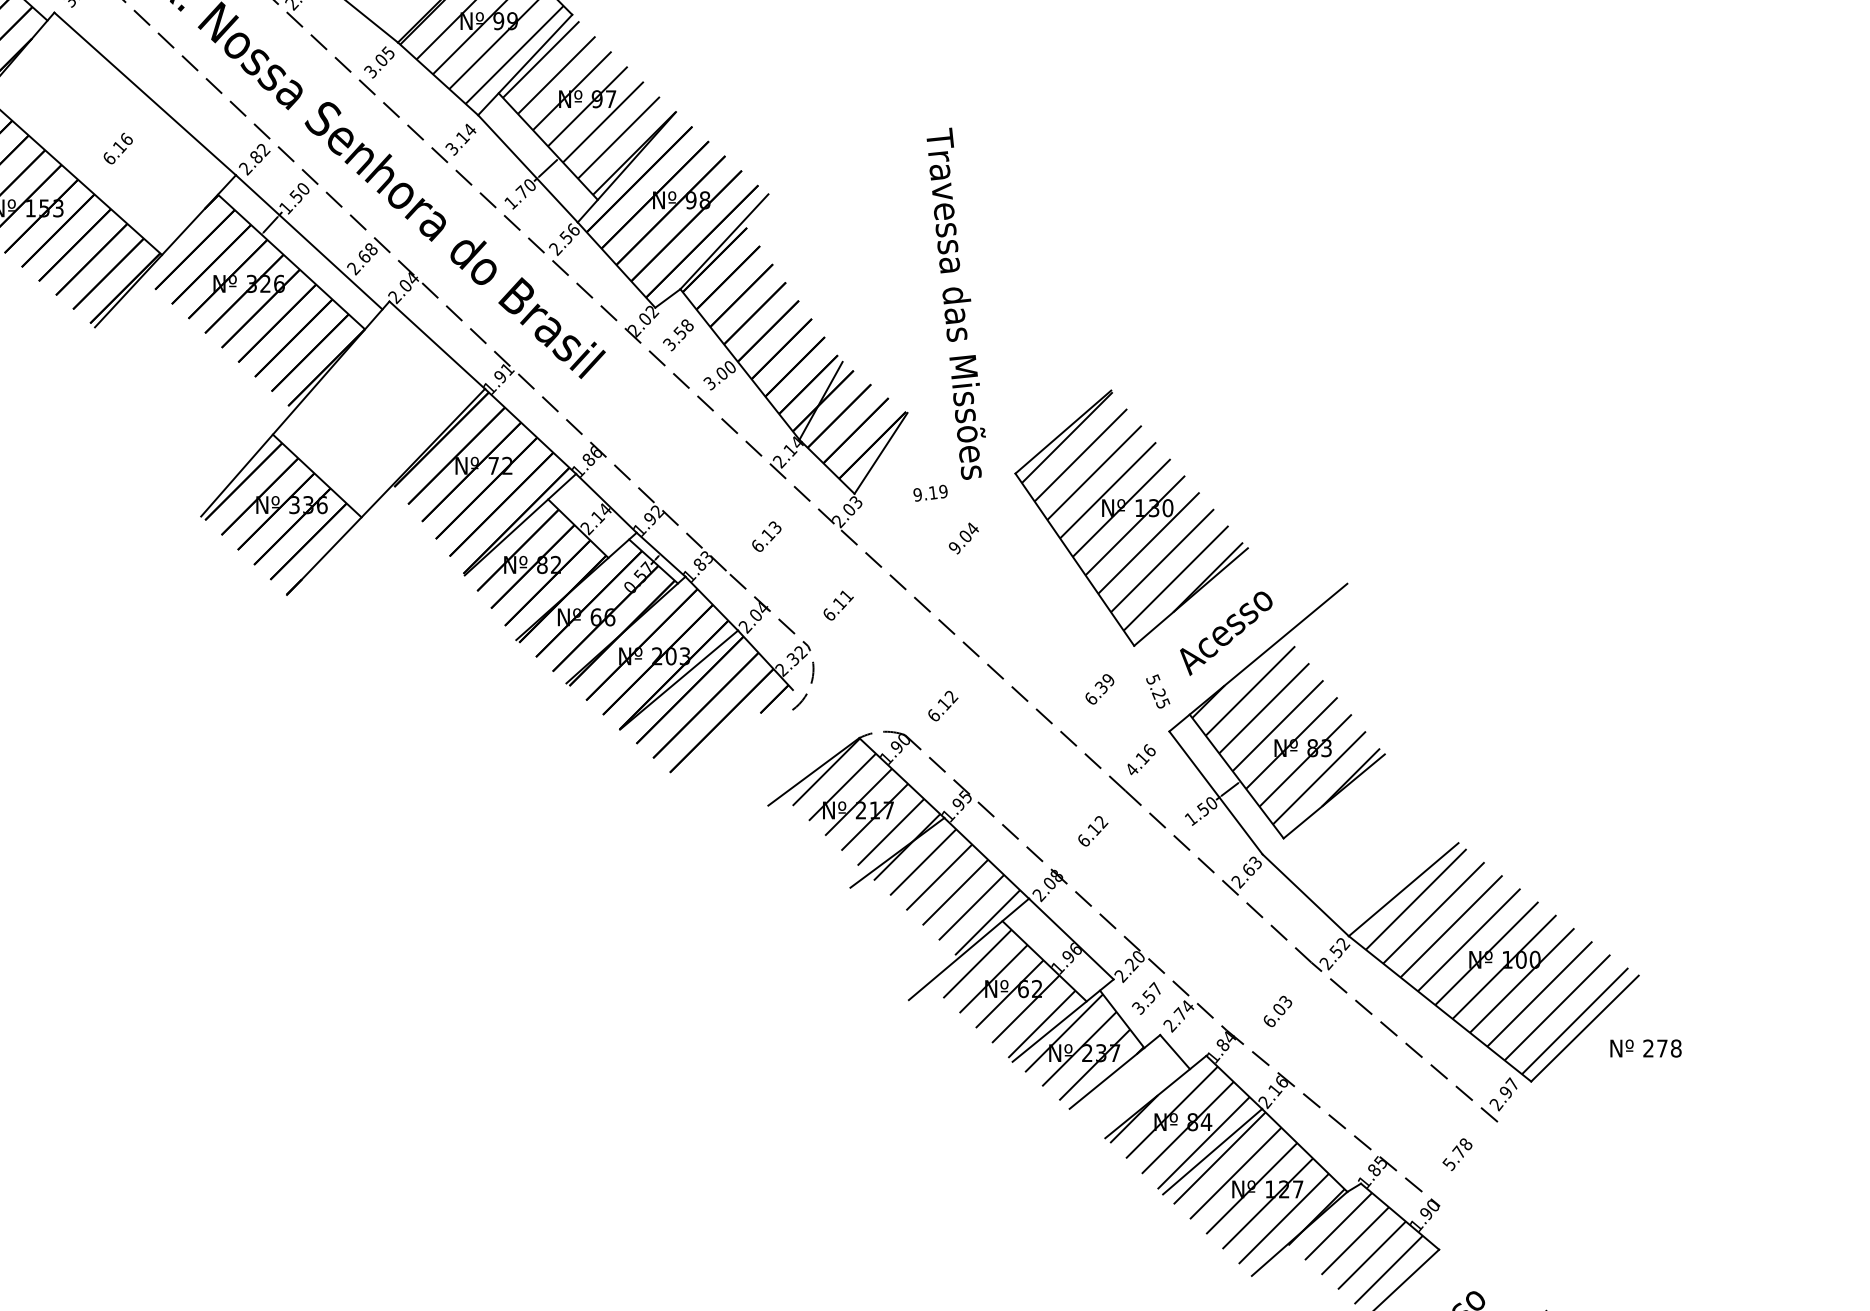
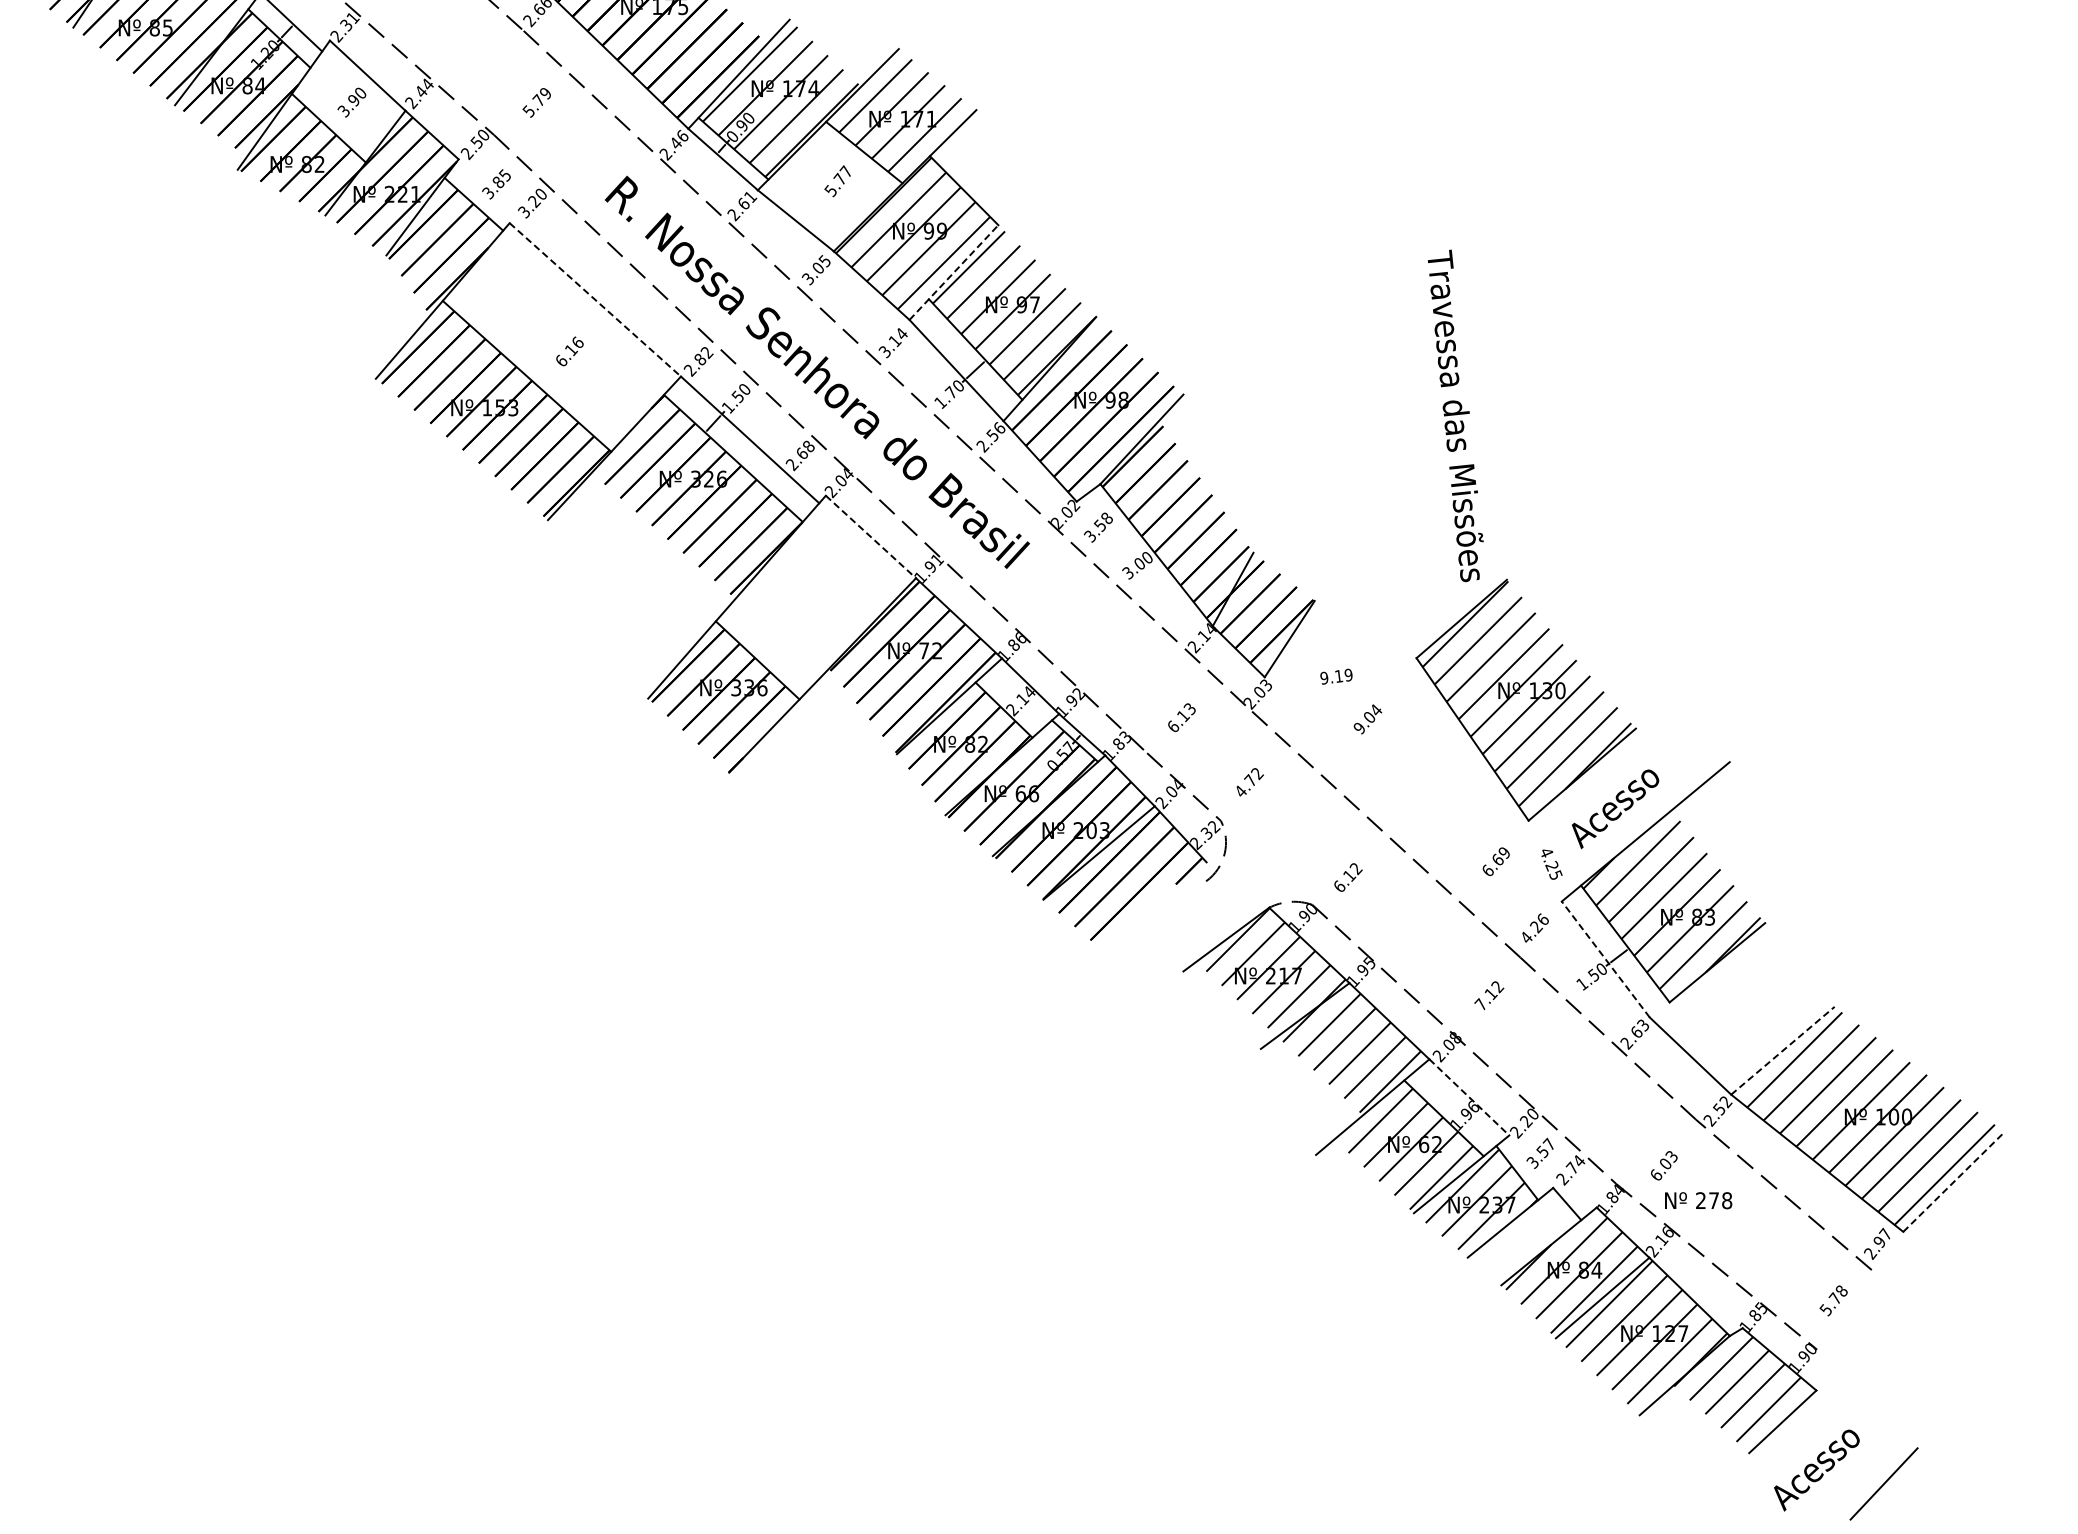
line: (524, 64) -> (953, 272), solid -> dashed
line: (145, 93) -> (595, 299), solid -> dashed
text: (956, 303) -> (1455, 415), moved
line: (437, 345) -> (871, 537), solid -> dashed
text: (838, 605) -> (1249, 782), 6.11 -> 4.72
text: (1153, 679) -> (1546, 852), 5.25 -> 4.25
text: (1101, 686) -> (1497, 859), 6.39 -> 6.69
text: (1141, 759) -> (1535, 927), 4.16 -> 4.26
line: (1215, 792) -> (1605, 959), solid -> dashed
text: (1083, 840) -> (1480, 1004), 6.12 -> 7.12
line: (1403, 889) -> (1782, 1050), solid -> dashed
line: (1071, 939) -> (1469, 1097), solid -> dashed
line: (1585, 1028) -> (1954, 1181), solid -> dashed
text: (1645, 1048) -> (1698, 1200), moved

